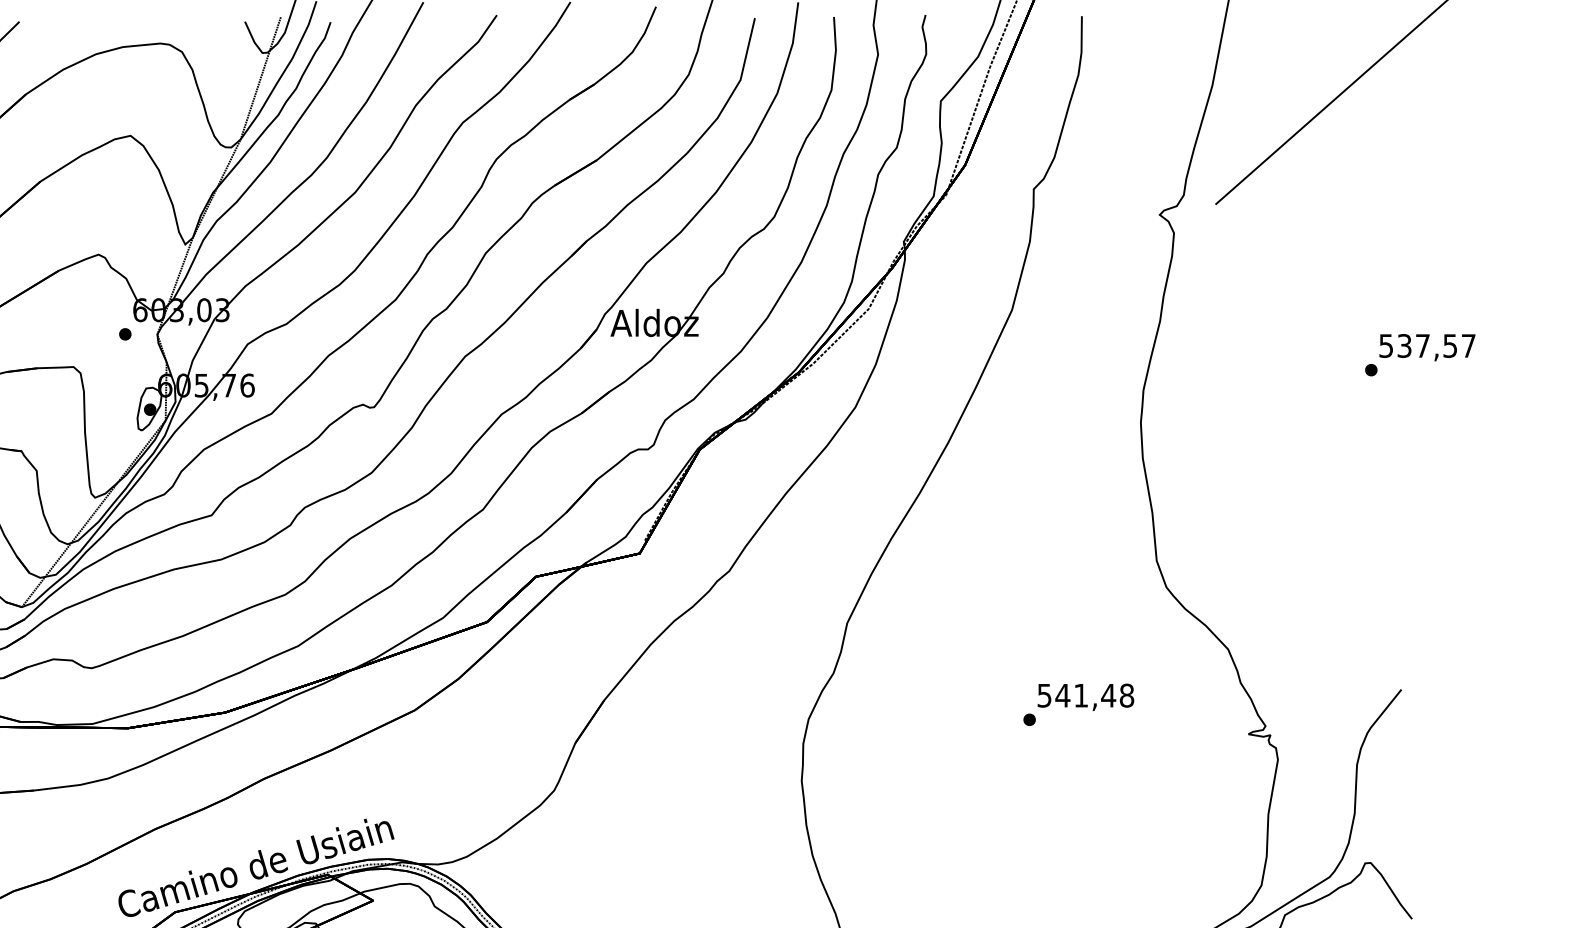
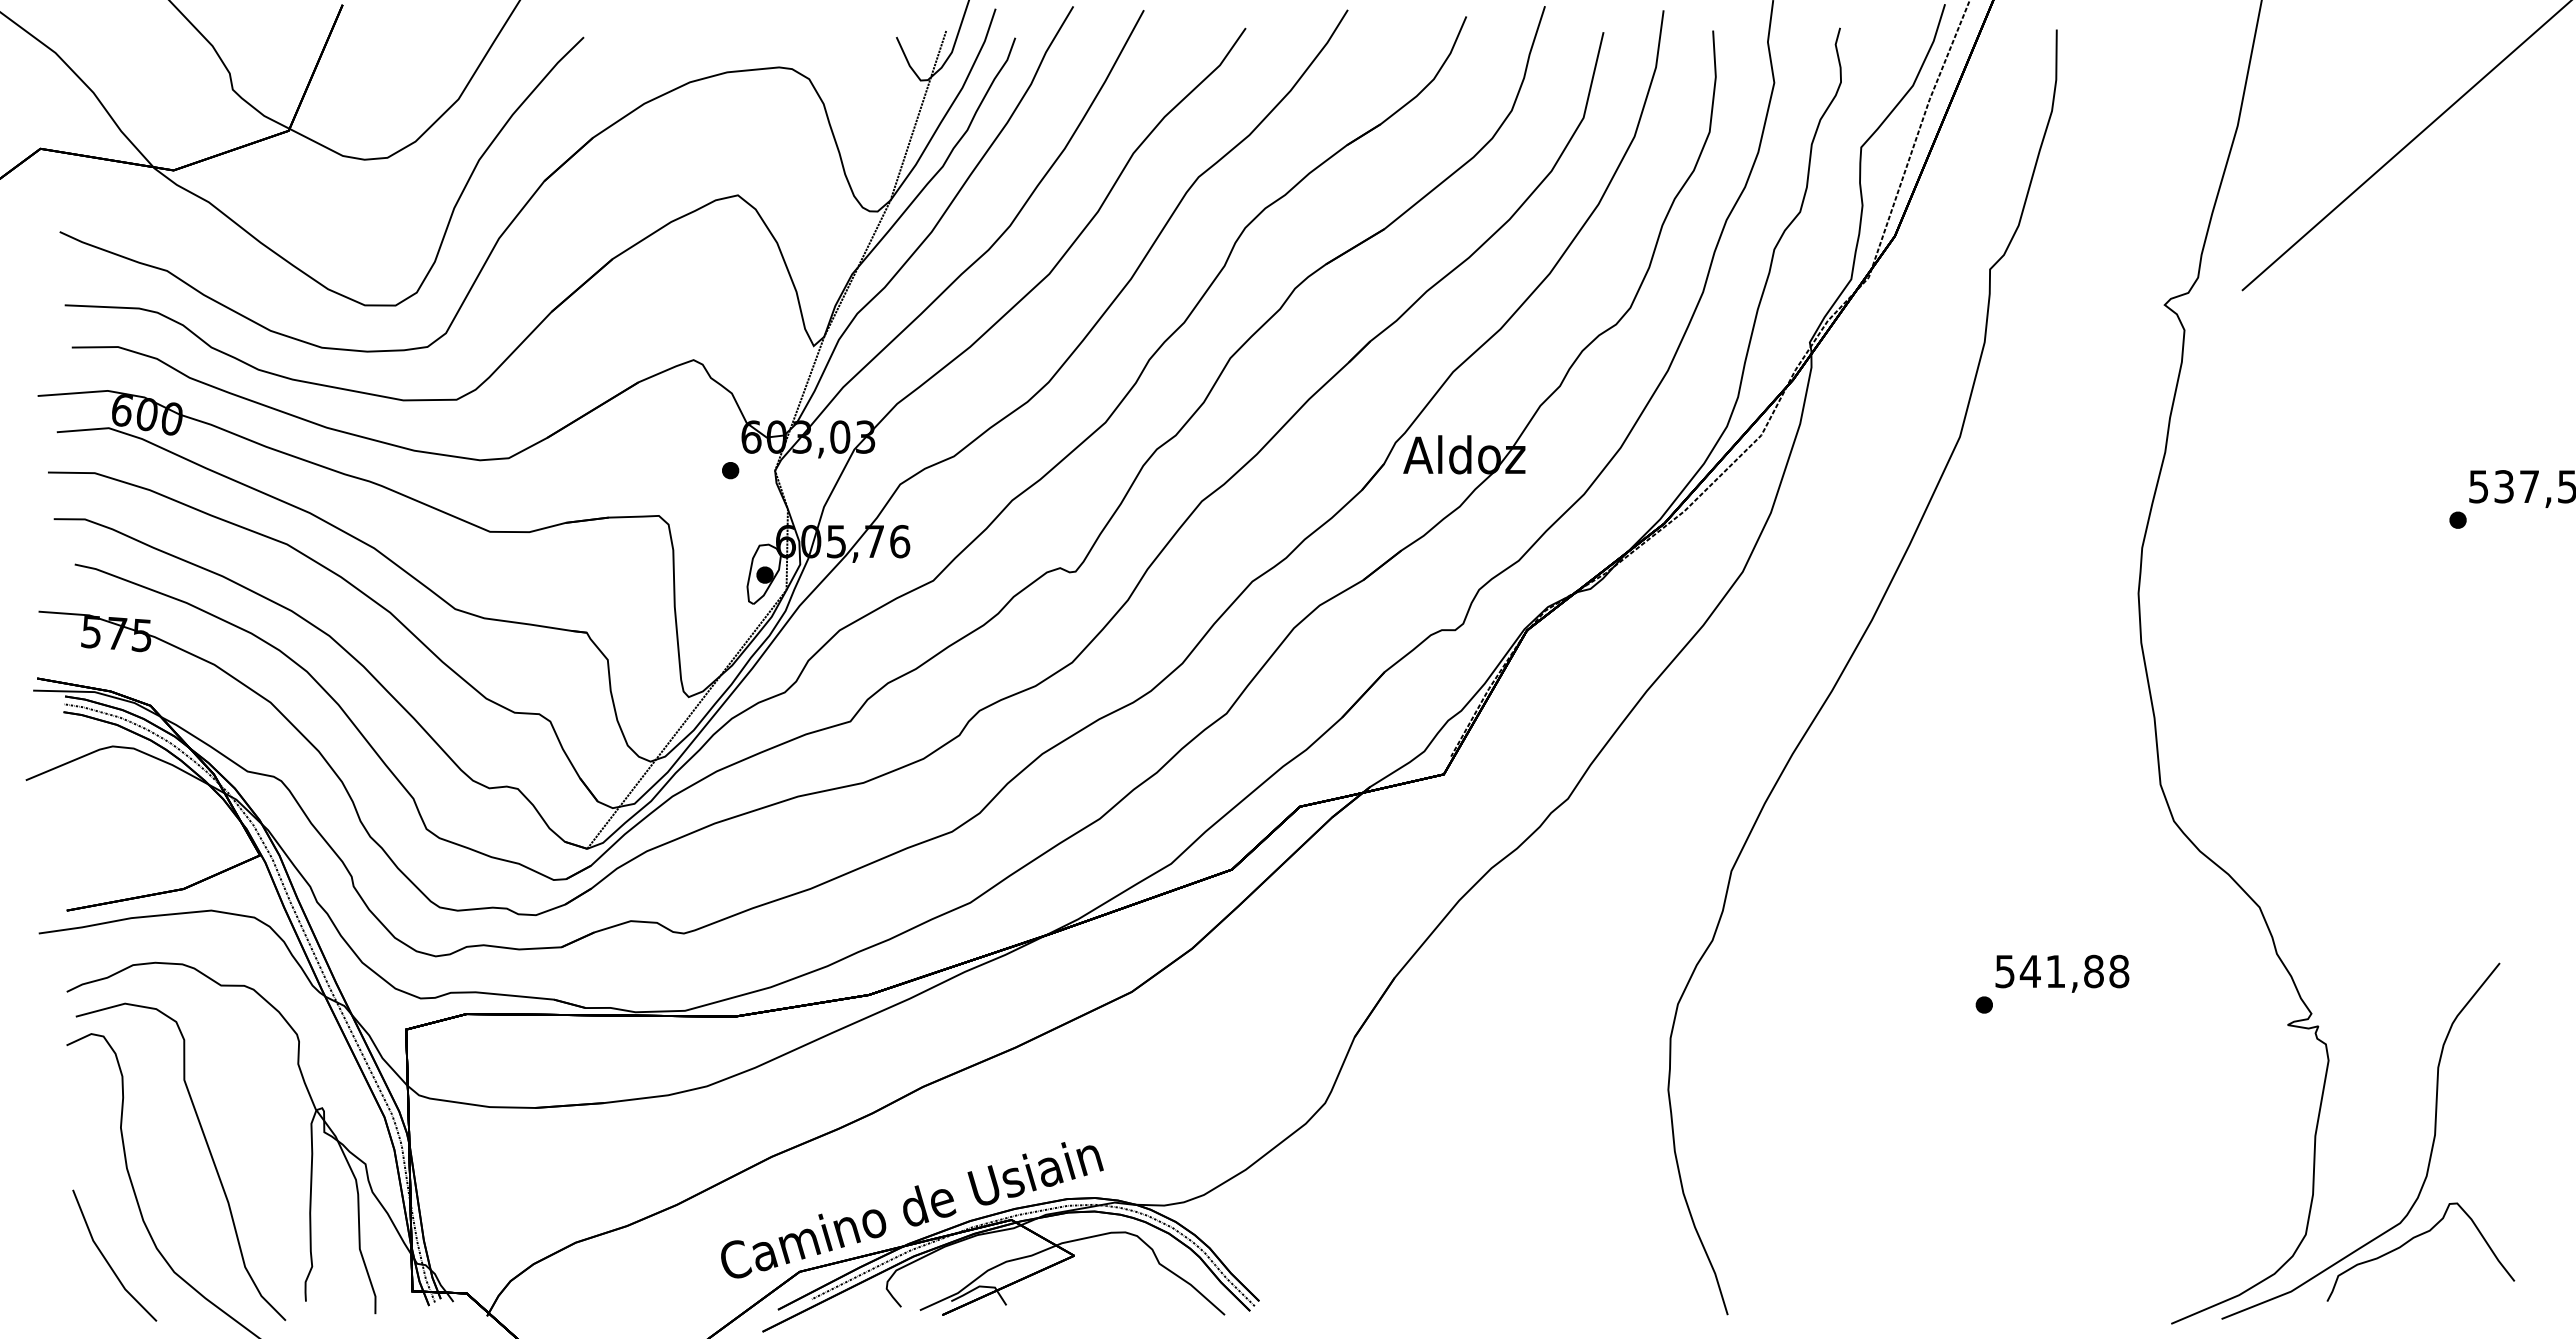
text: (1108, 695) -> (2093, 971), 541,48 -> 541,88

